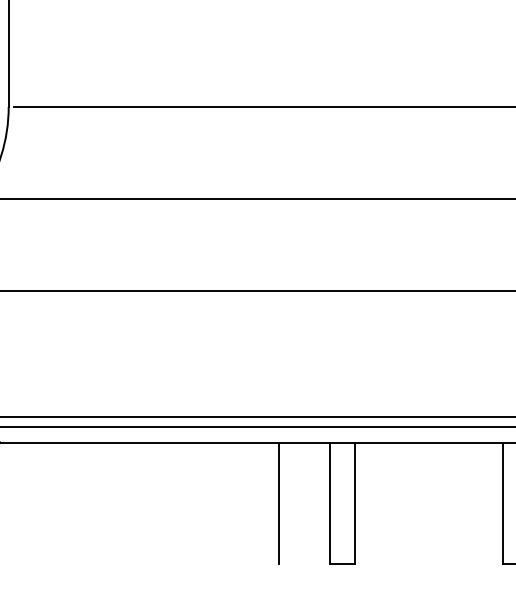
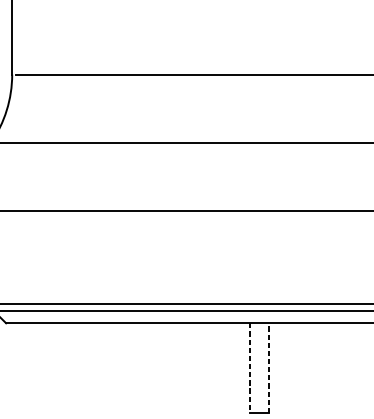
line: (278, 502) -> (212, 367), removed
line: (329, 503) -> (249, 368), solid -> dashed
line: (355, 503) -> (269, 368), solid -> dashed

